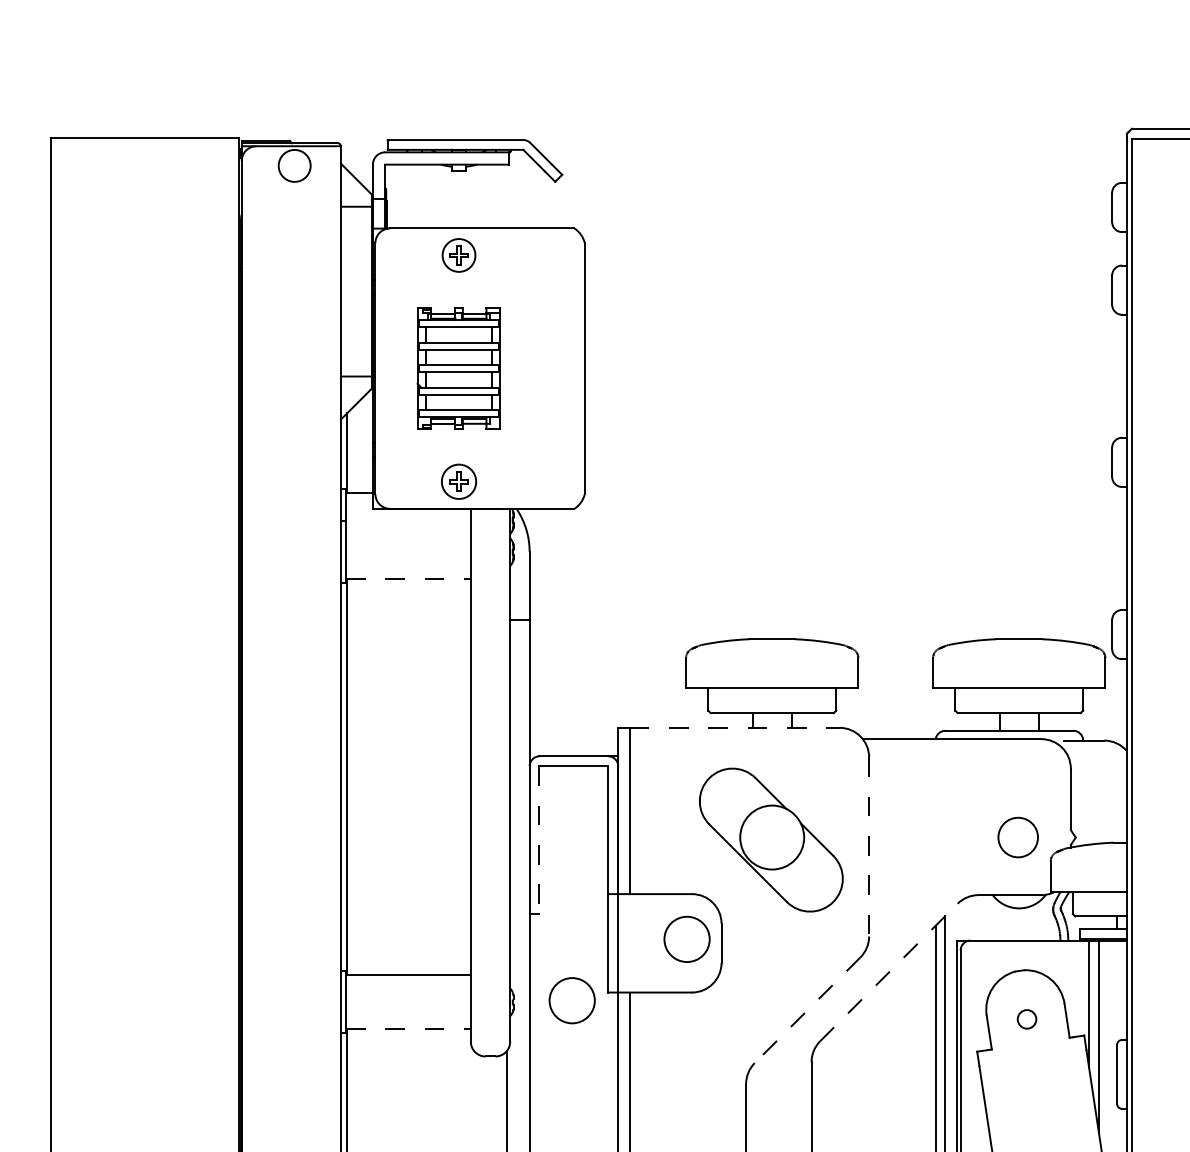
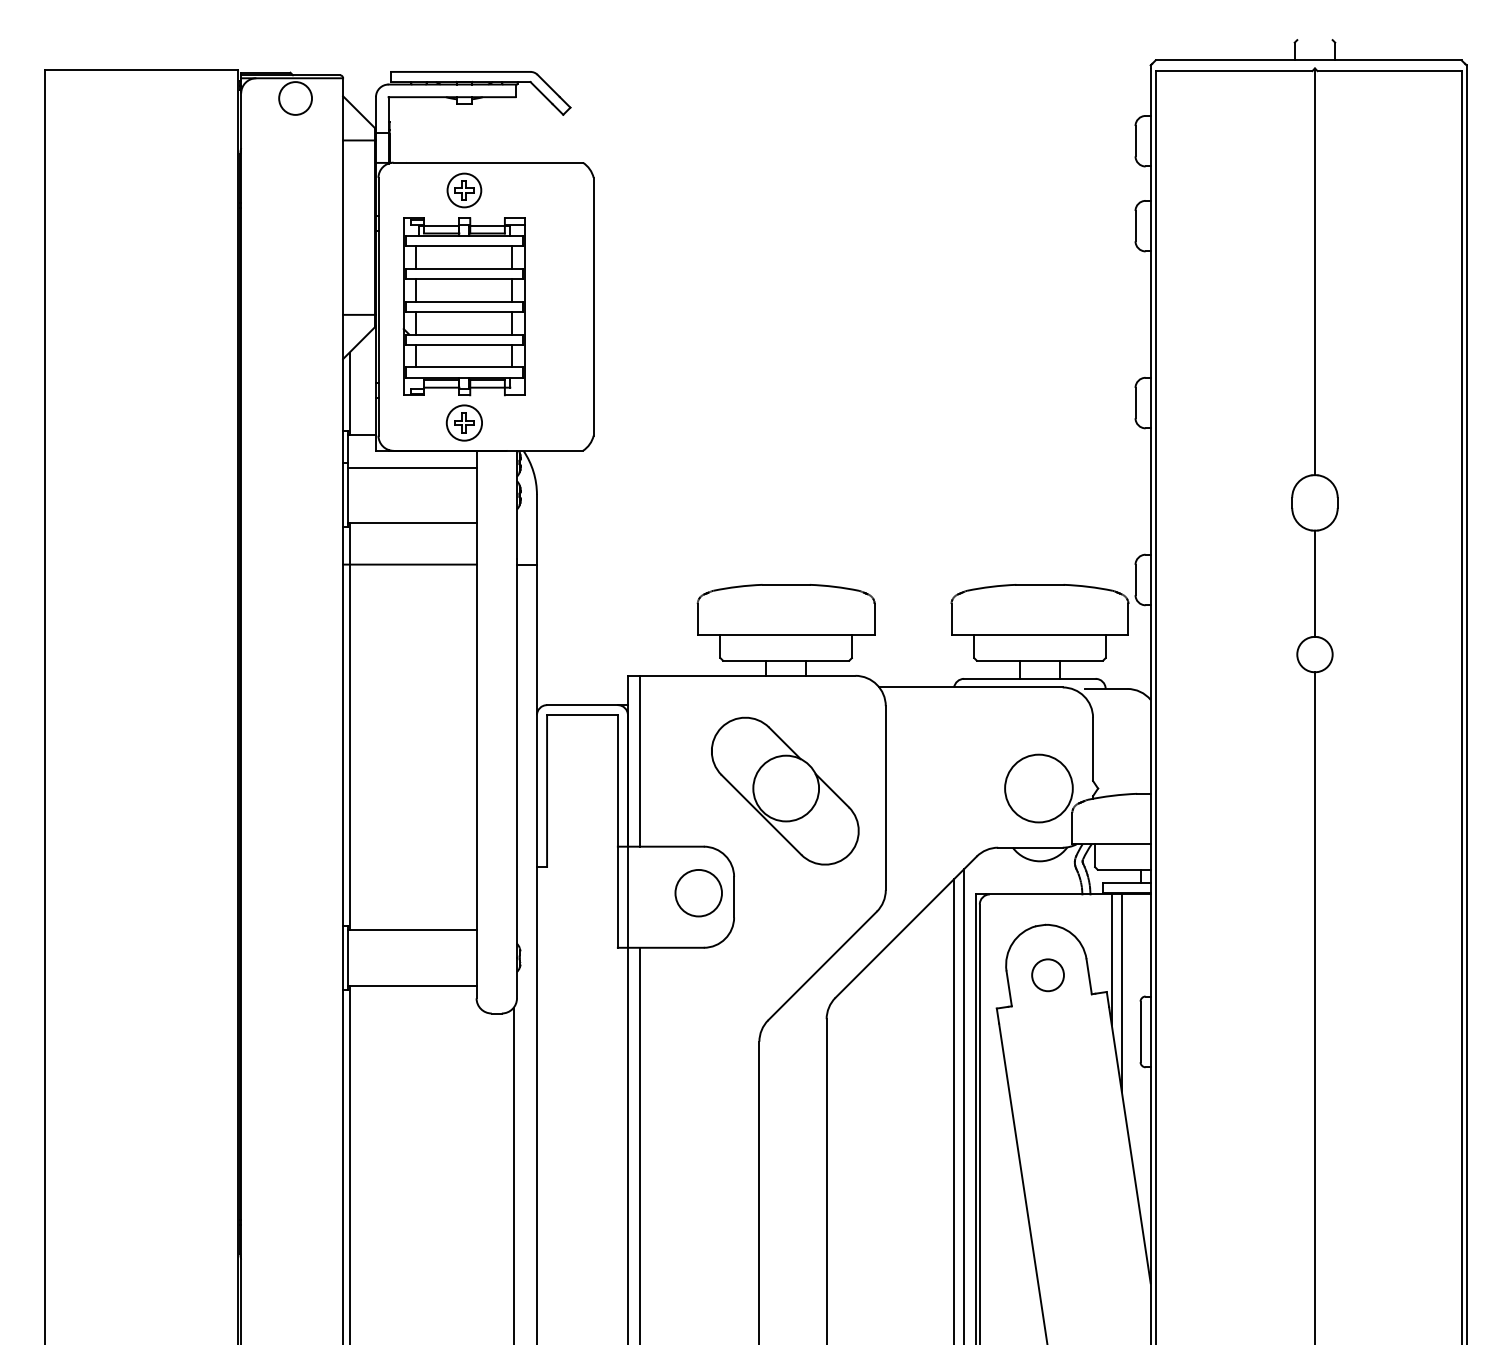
part: (458, 368) -> (463, 306), size x1.43
line: (408, 525) -> (412, 467), added
line: (408, 579) -> (412, 523), dashed -> solid
line: (405, 619) -> (409, 564), added
line: (734, 727) -> (747, 675), dashed -> solid
circle: (1017, 837) -> (1038, 788), size x1.67
line: (539, 840) -> (547, 791), dashed -> solid
line: (868, 847) -> (885, 798), dashed -> solid
line: (889, 972) -> (906, 927), dashed -> solid
circle: (572, 1001) -> (580, 956), removed
line: (807, 1009) -> (822, 965), dashed -> solid
circle: (1026, 1019) -> (1047, 975), size x1.67
line: (408, 1029) -> (412, 985), dashed -> solid

